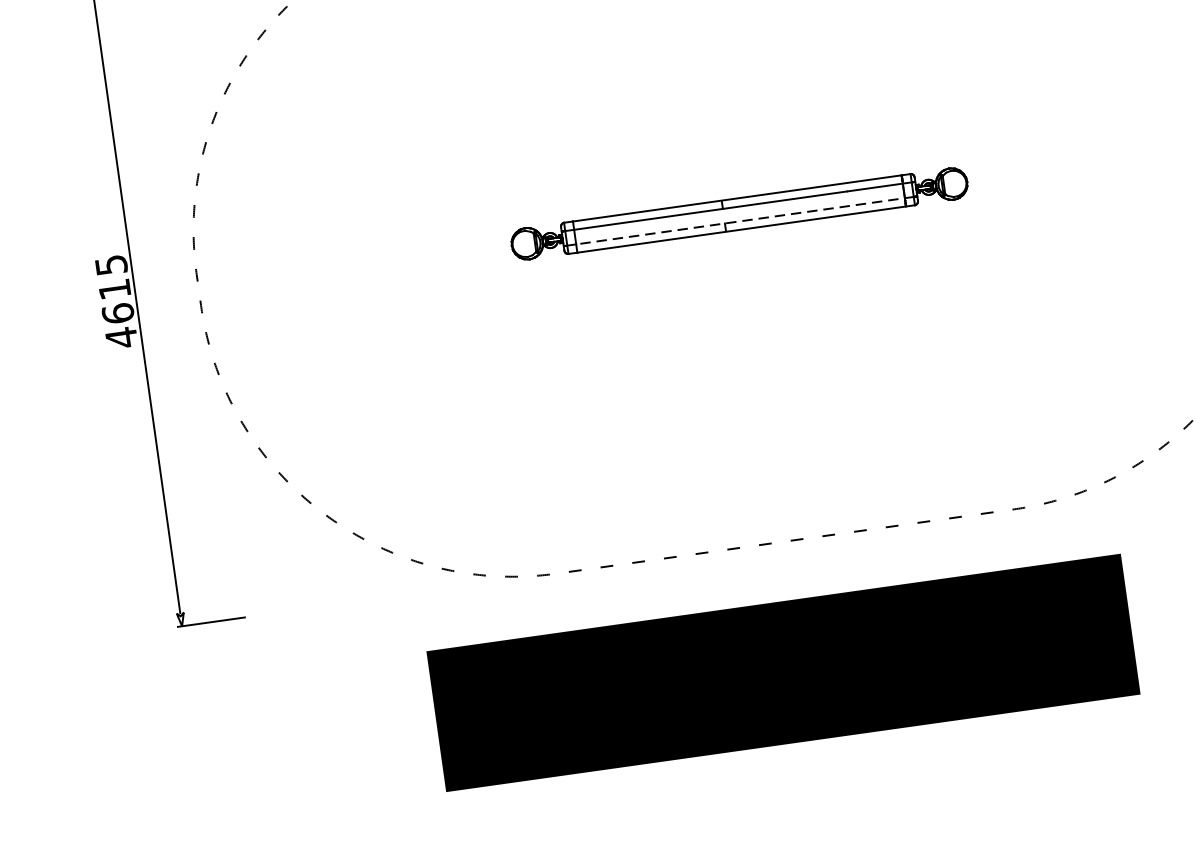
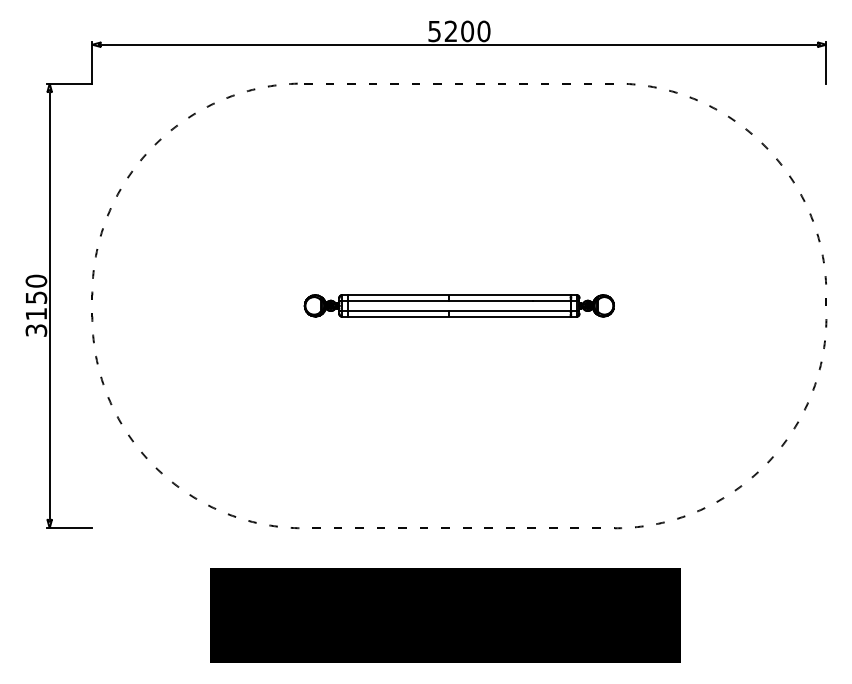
line: (745, 220) -> (462, 310), dashed -> solid
text: (116, 300) -> (36, 305), 4615 -> 3150

